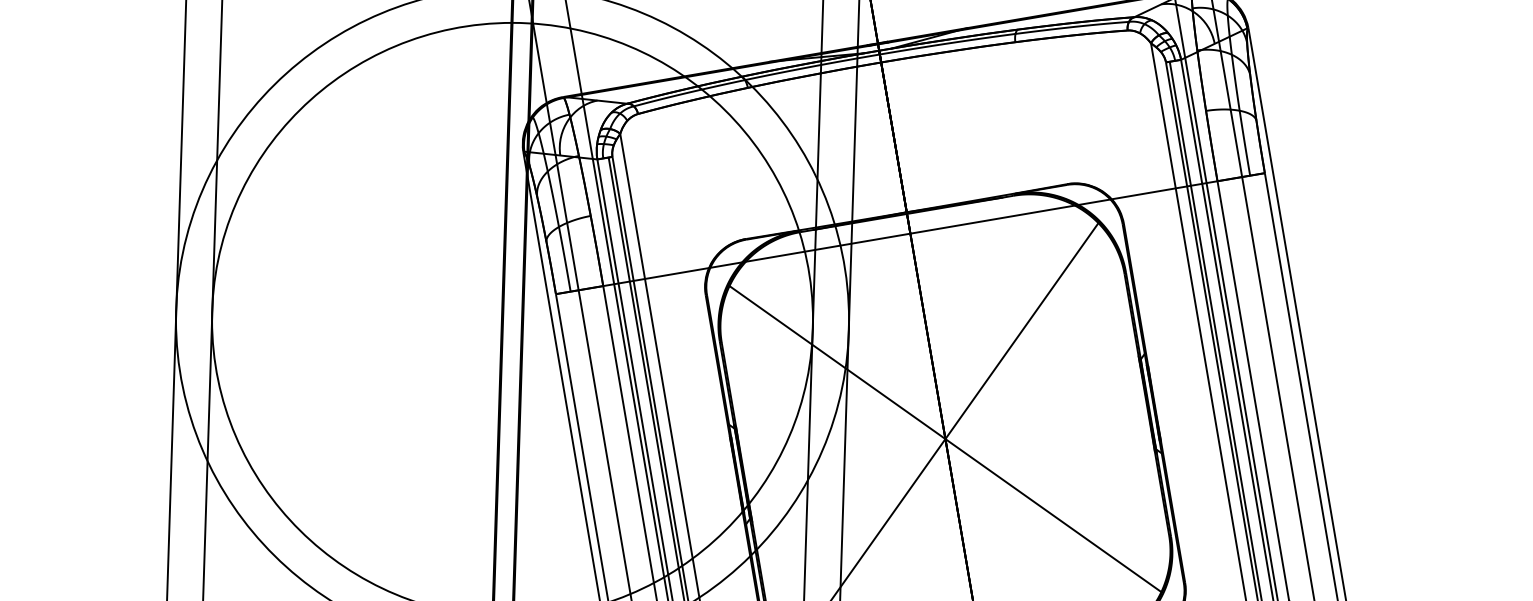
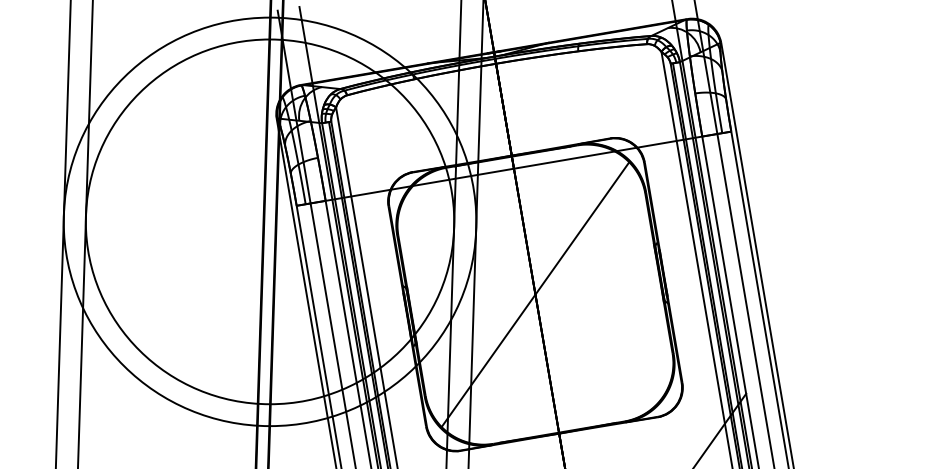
line: (945, 438) -> (535, 294), removed

